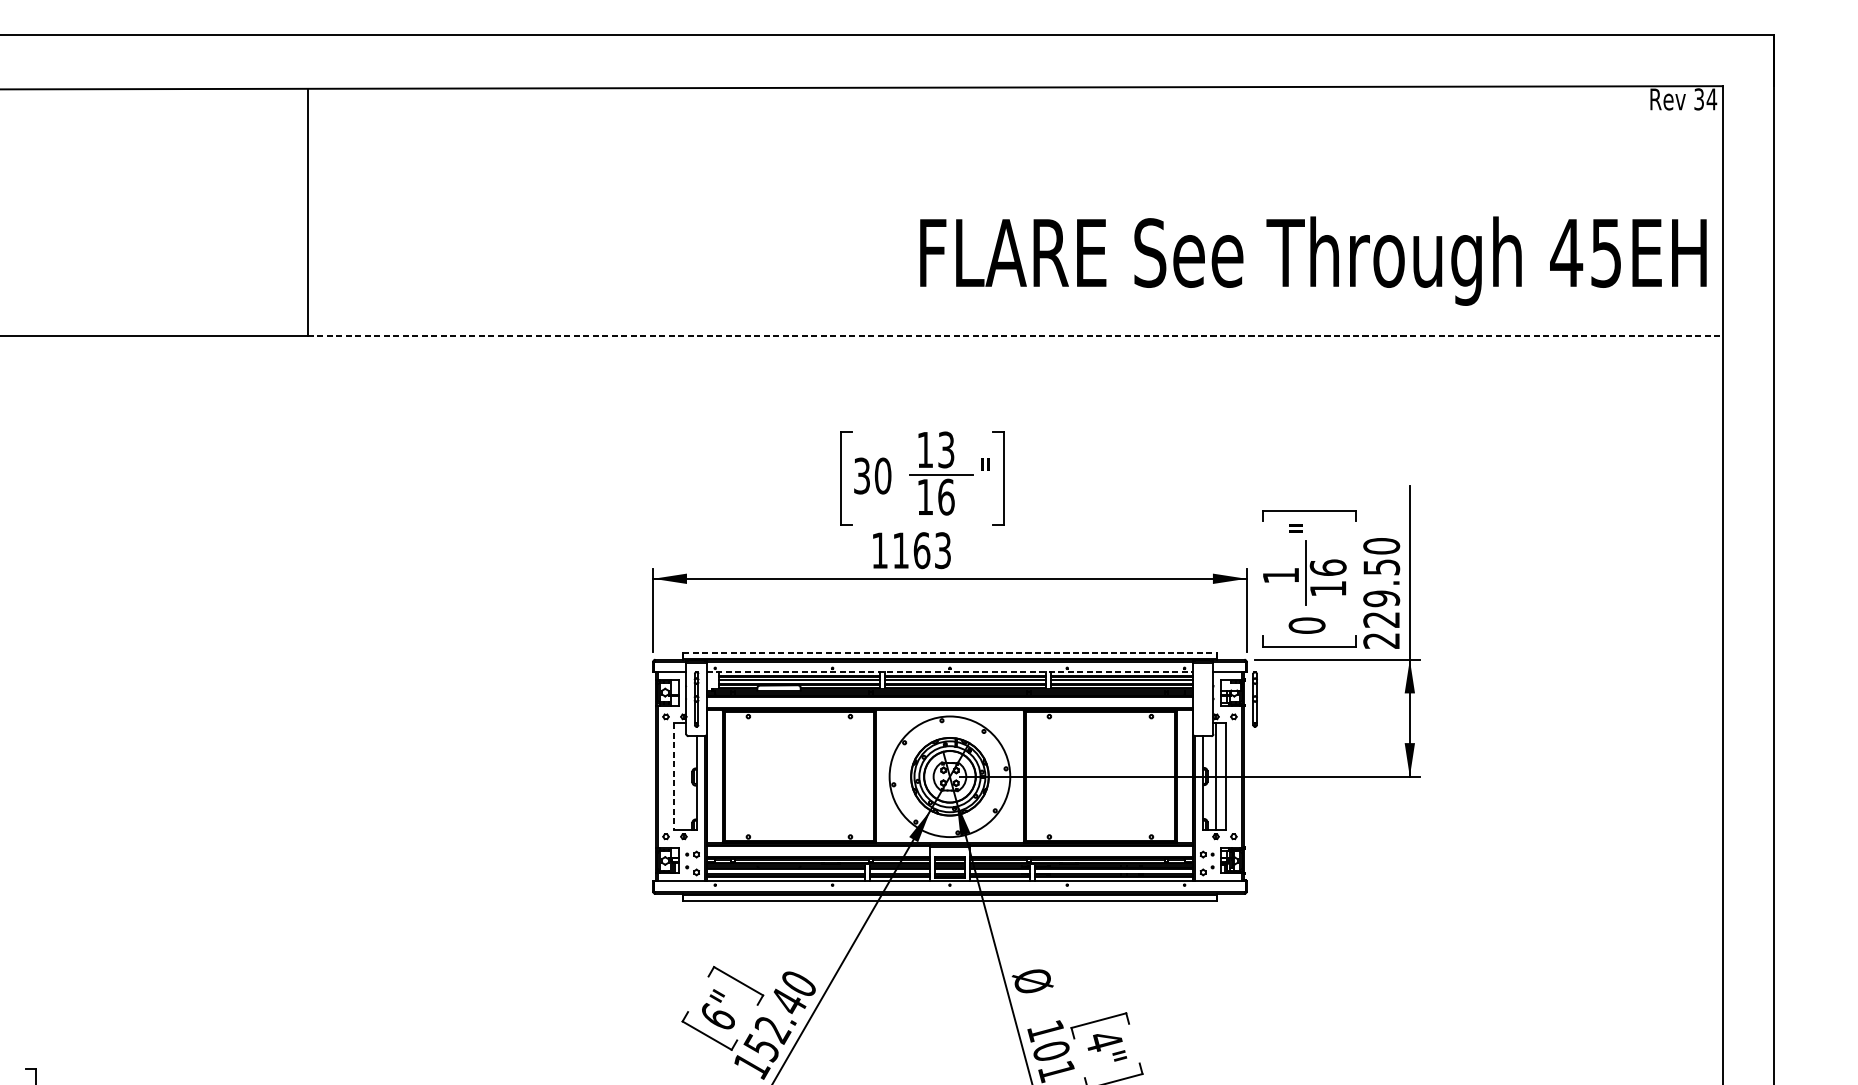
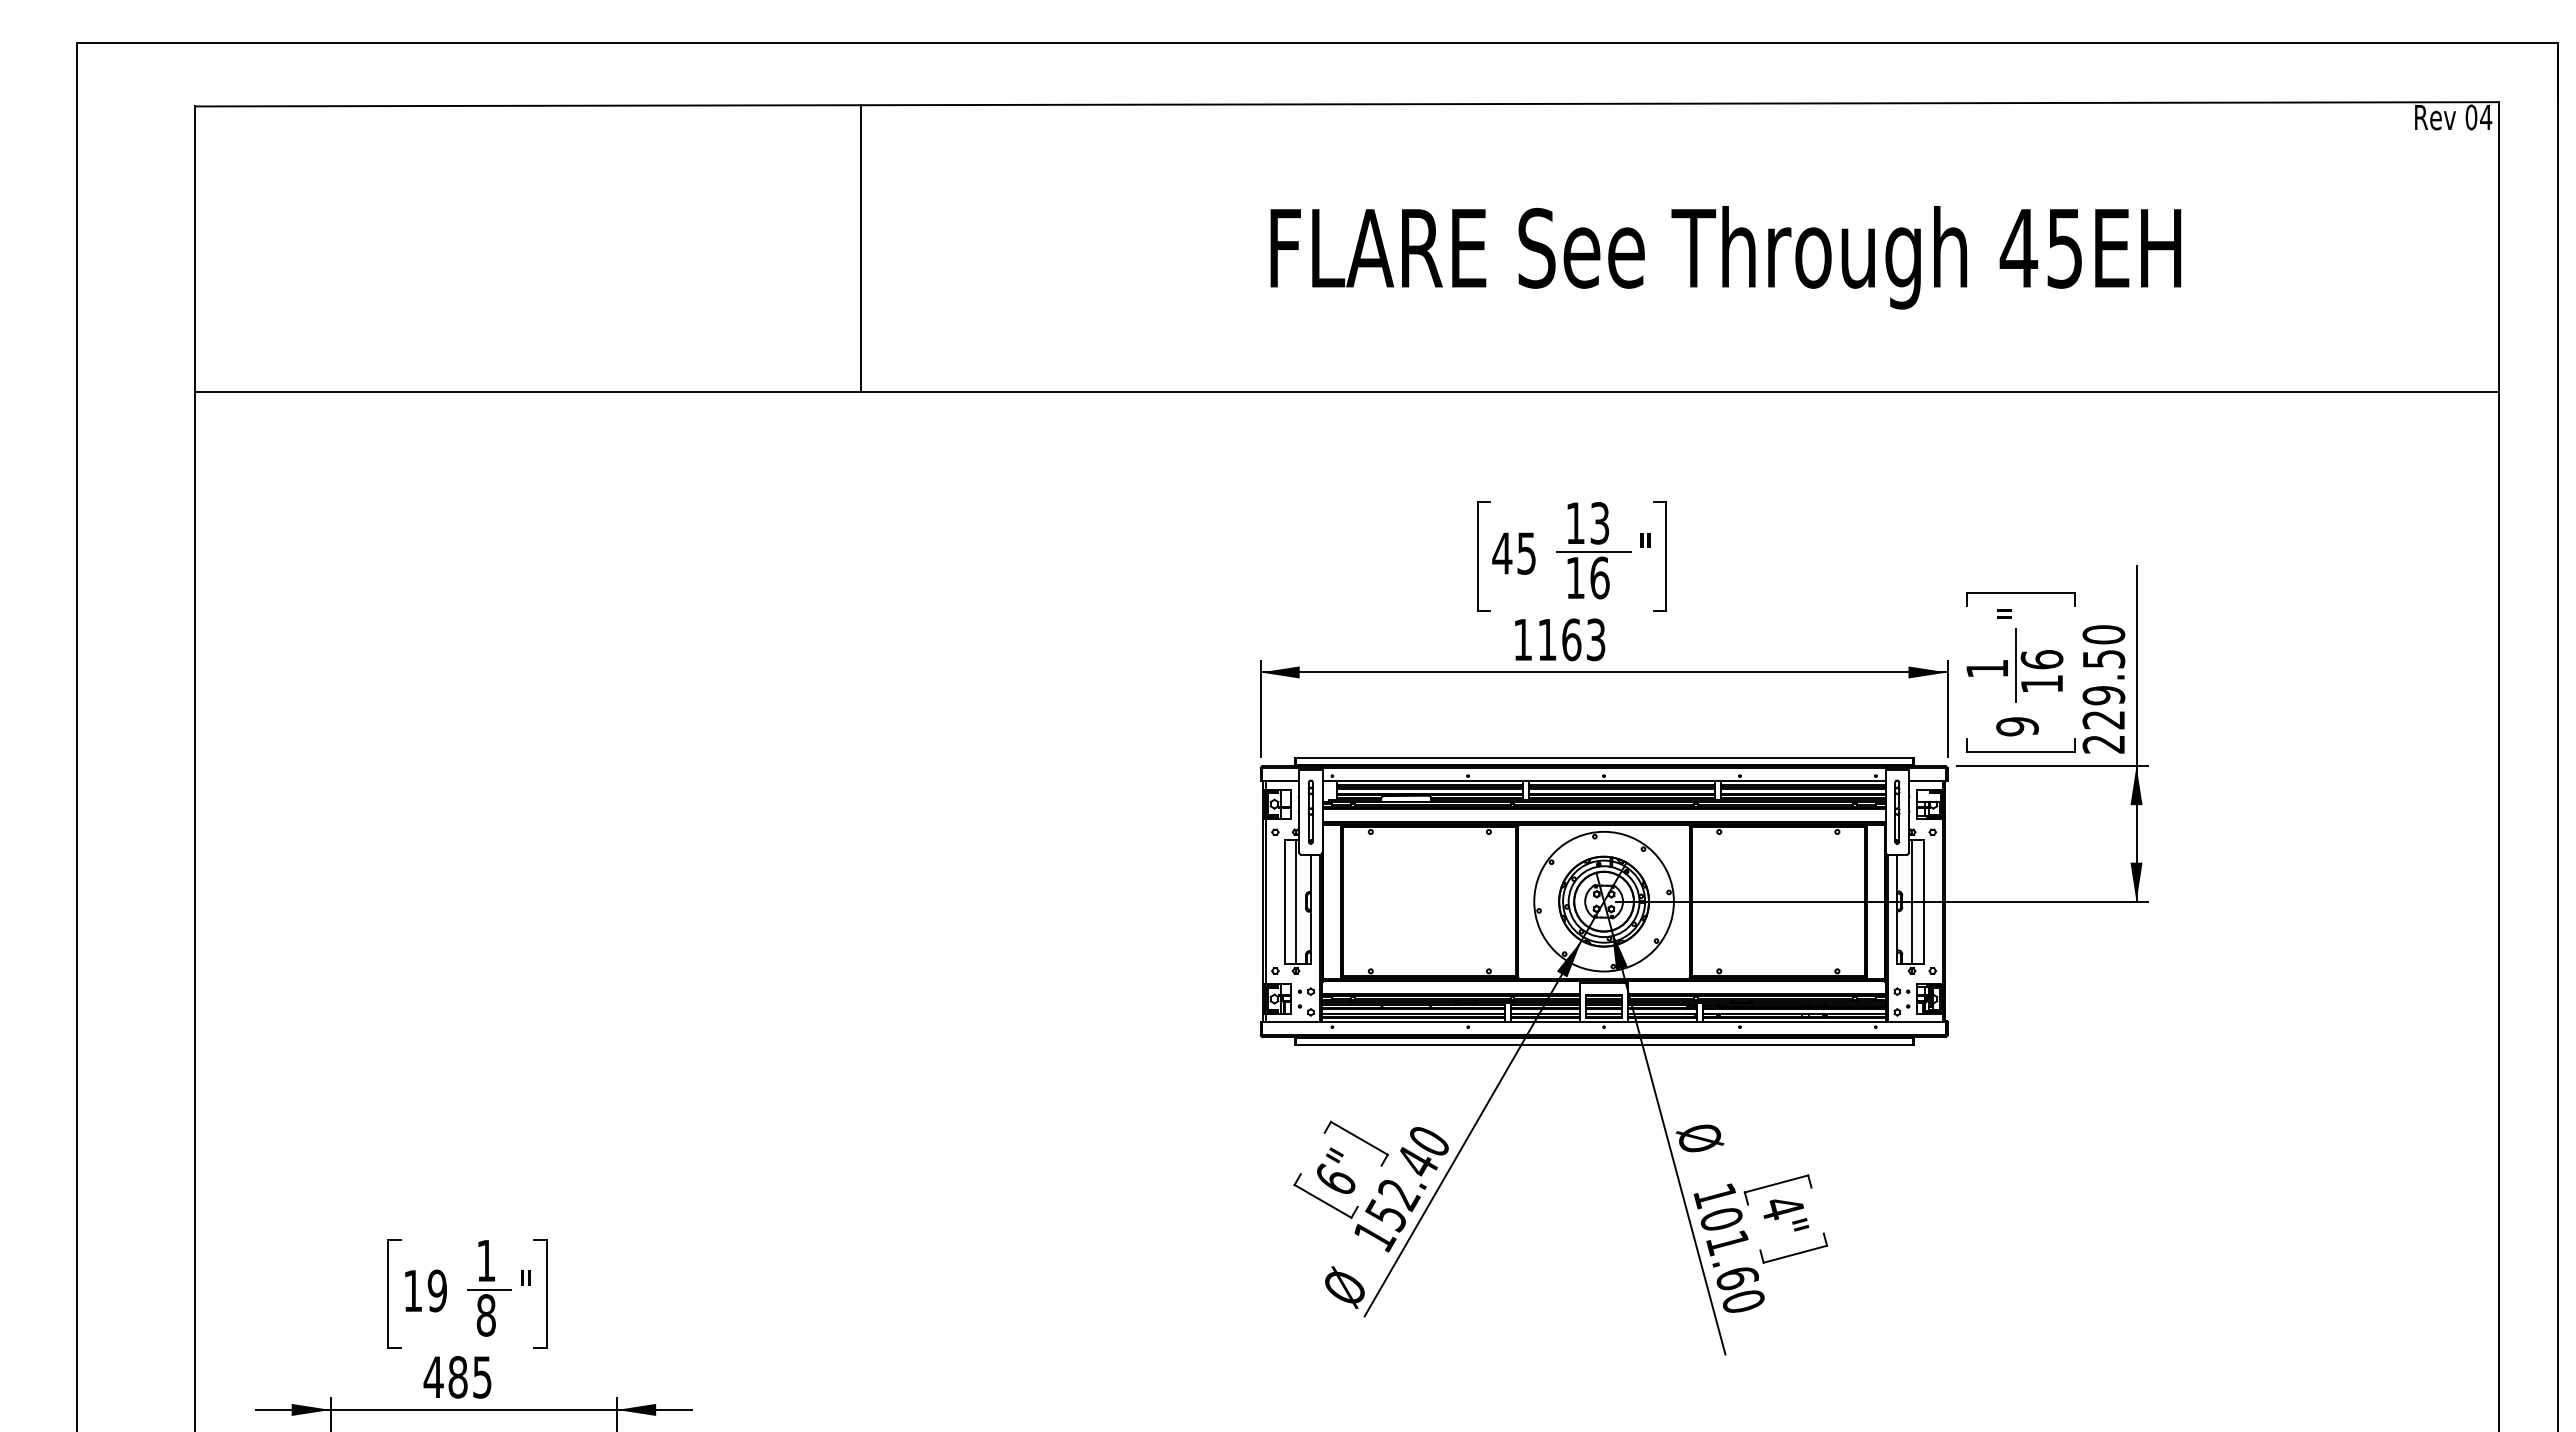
text: (1699, 99) -> (2471, 117), 34 -> 04
text: (1313, 260) -> (1725, 257), moved
line: (1015, 336) -> (1680, 391), dashed -> solid
text: (872, 476) -> (1514, 553), 30 -> 45
text: (1307, 625) -> (2017, 726), 0 -> 9
line: (950, 653) -> (1604, 758), dashed -> solid
line: (950, 672) -> (1604, 780), dashed -> solid
part: (1255, 698) -> (1897, 811), moved
line: (684, 776) -> (1296, 901), added
line: (673, 777) -> (1284, 902), dashed -> solid

